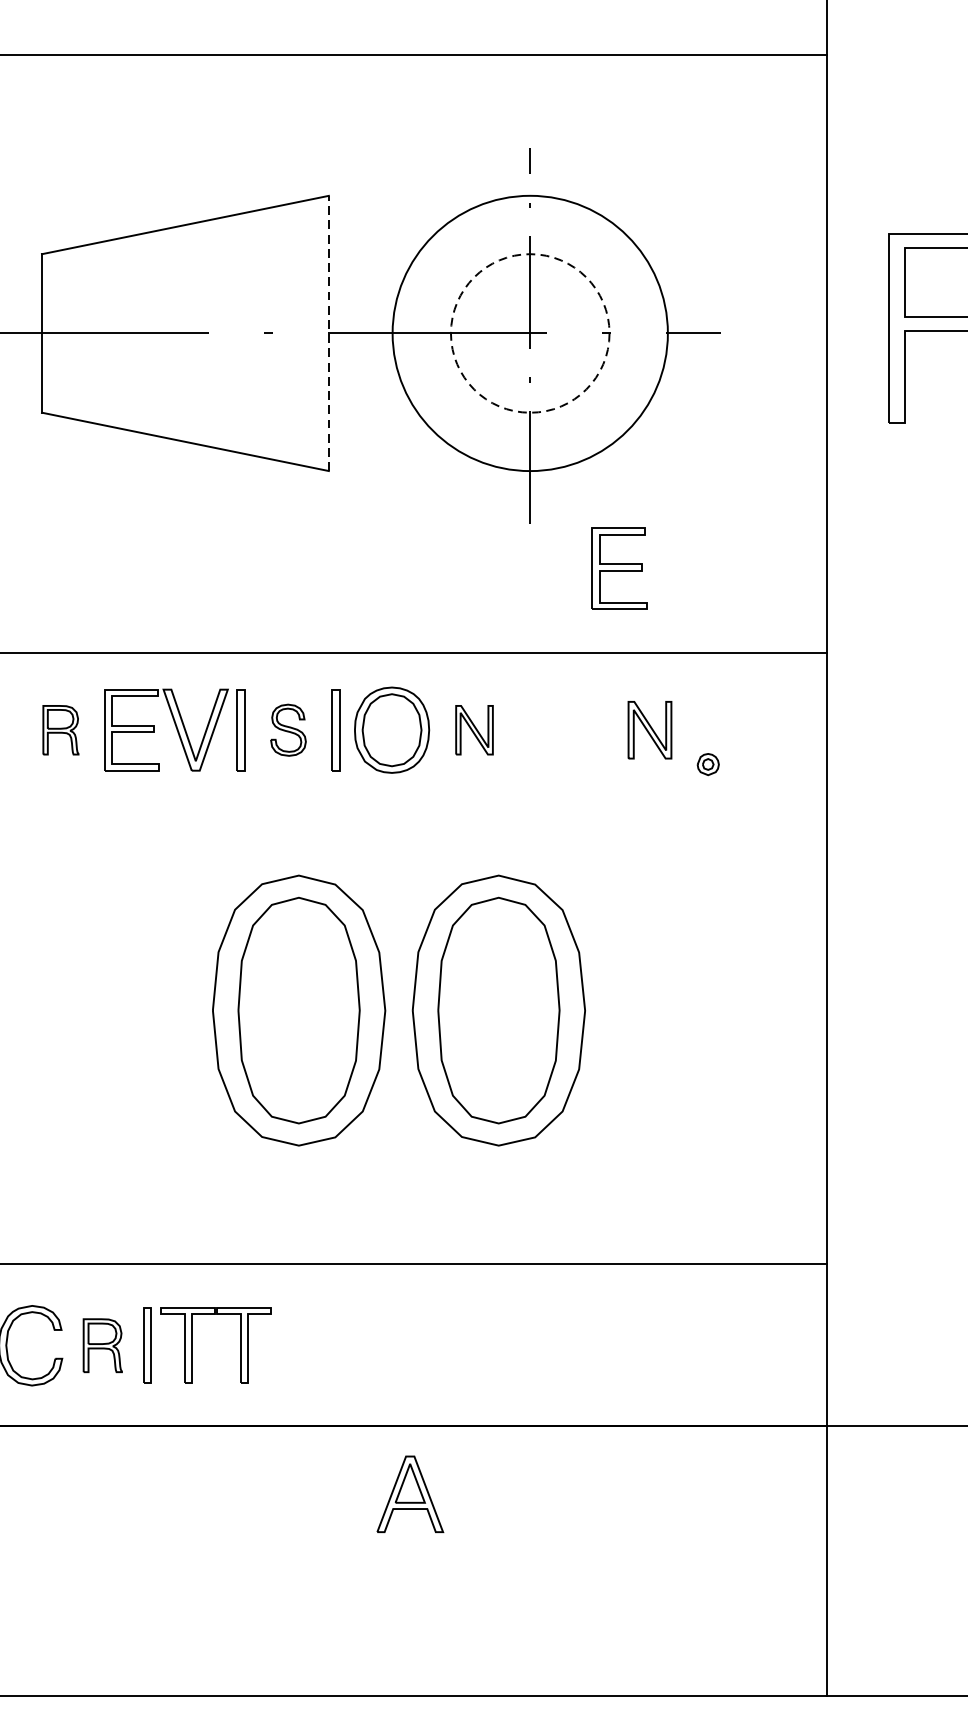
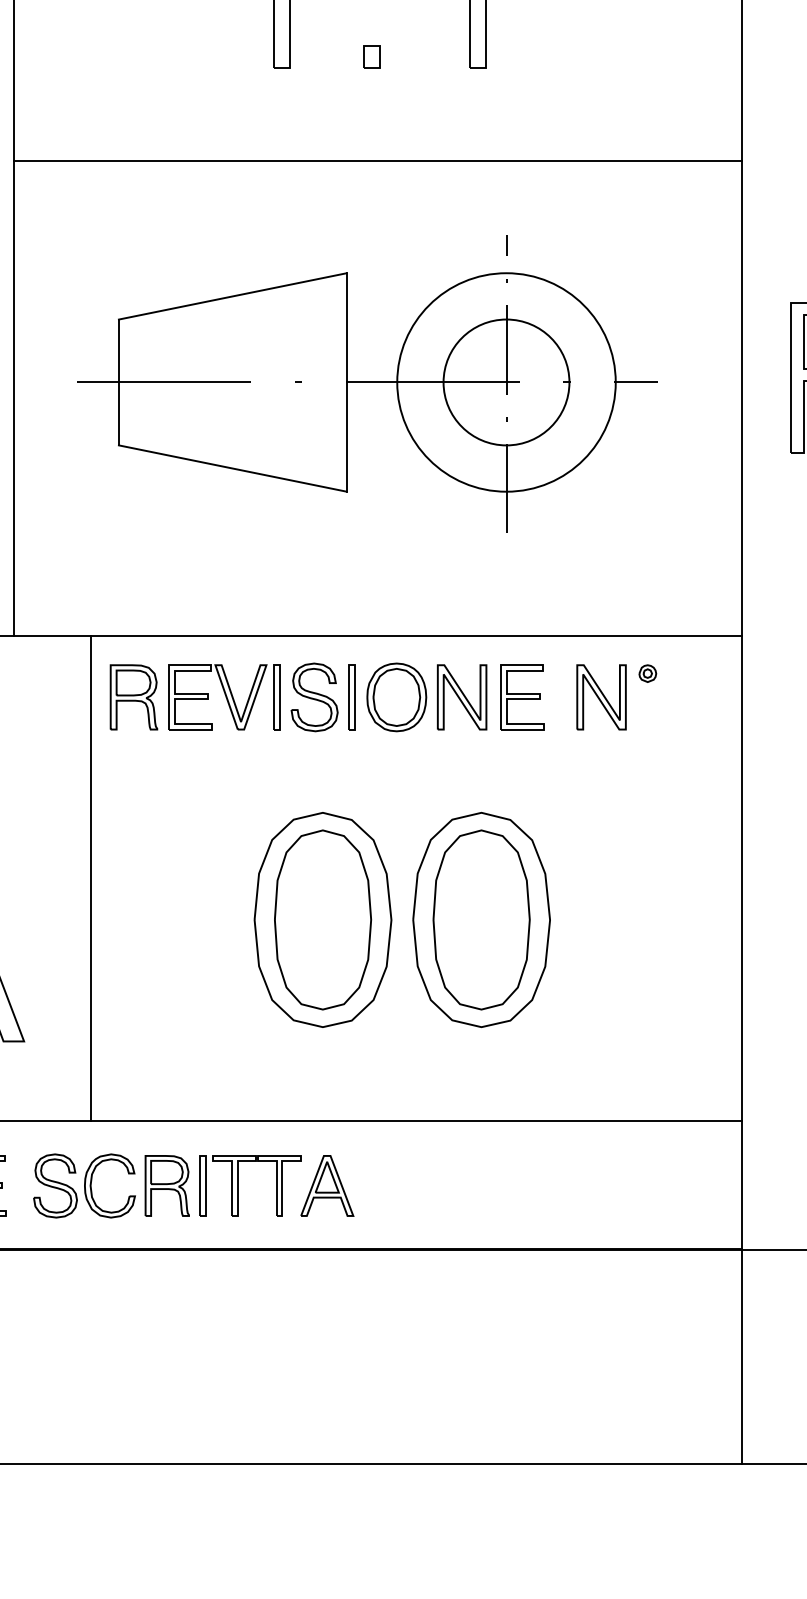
line: (328, 332) -> (346, 381), dashed -> solid
circle: (530, 333) -> (506, 382), dashed -> solid
part: (619, 569) -> (522, 697), moved
part: (60, 730) -> (133, 697), size x1.67
part: (288, 730) -> (314, 697), size x1.67
part: (474, 730) -> (462, 697), size x1.67
part: (649, 730) -> (601, 697), size x1.43
part: (707, 764) -> (647, 673), moved
line: (6, 958) -> (90, 878), added
part: (101, 1345) -> (166, 1185), size x1.43
part: (410, 1493) -> (327, 1185), moved

